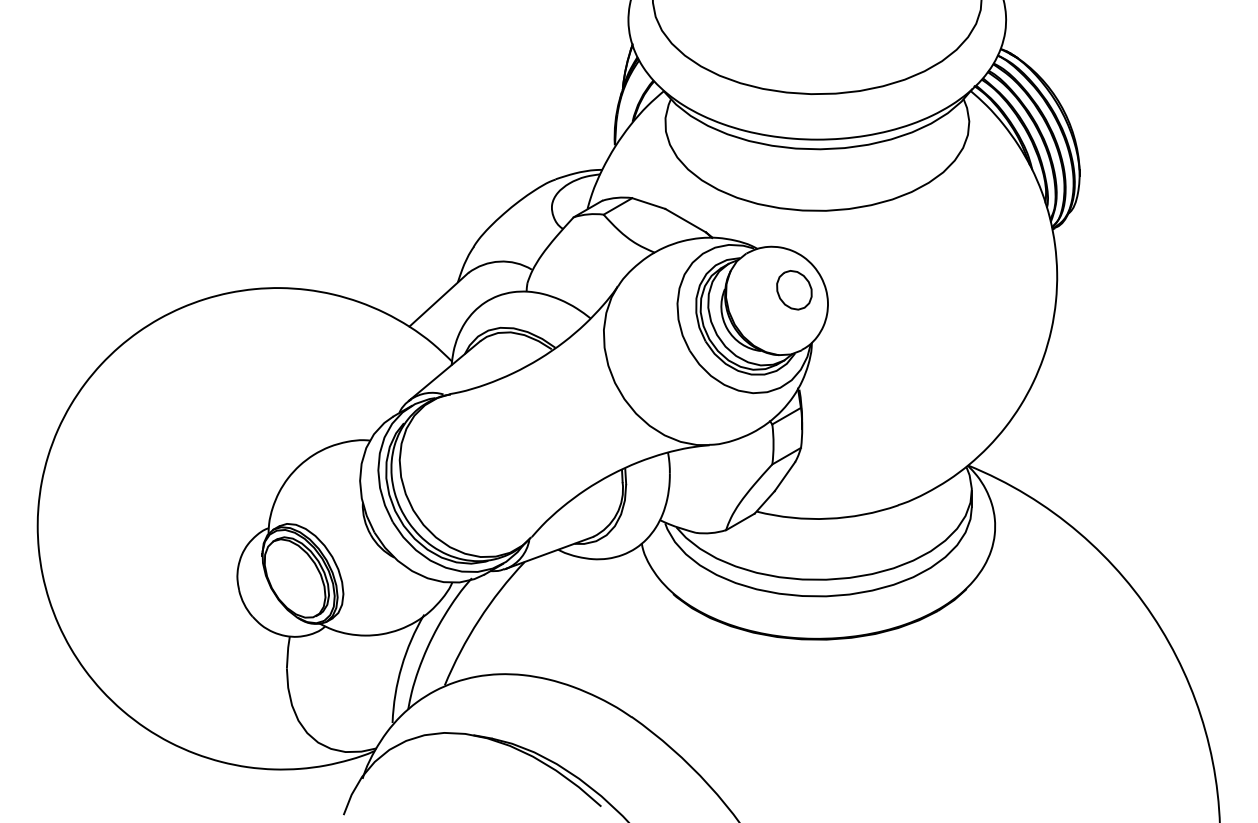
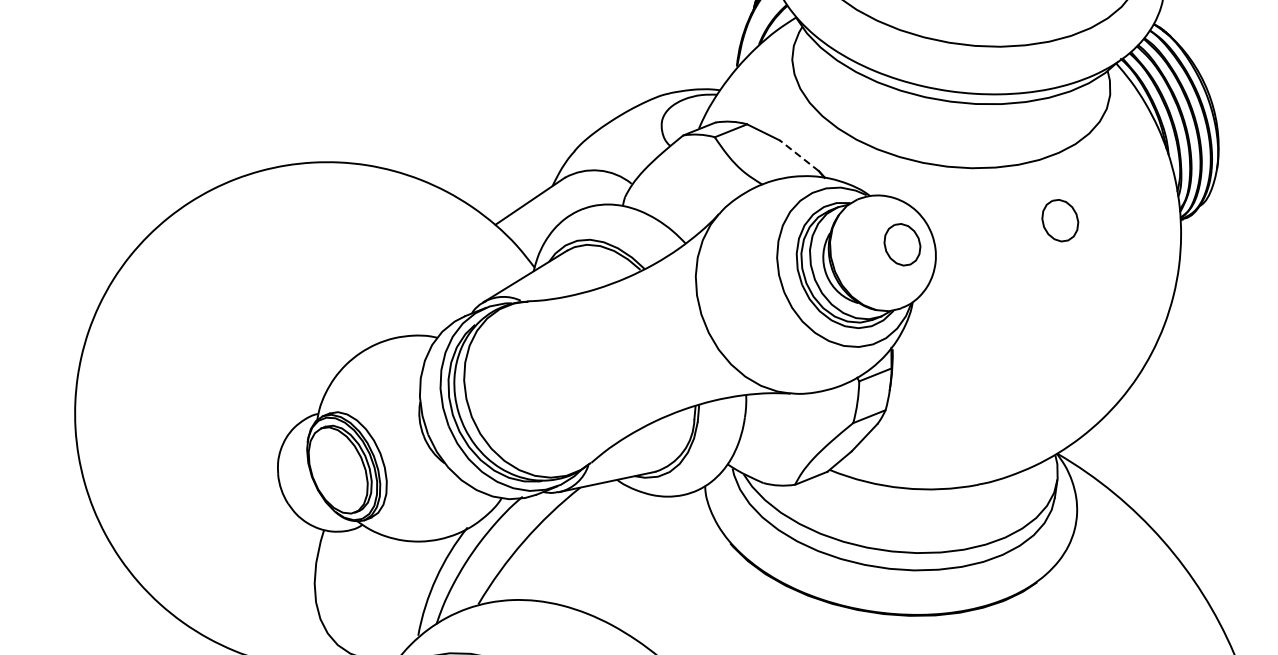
line: (685, 220) -> (799, 155), solid -> dashed
part: (939, 246) -> (1060, 220), added

